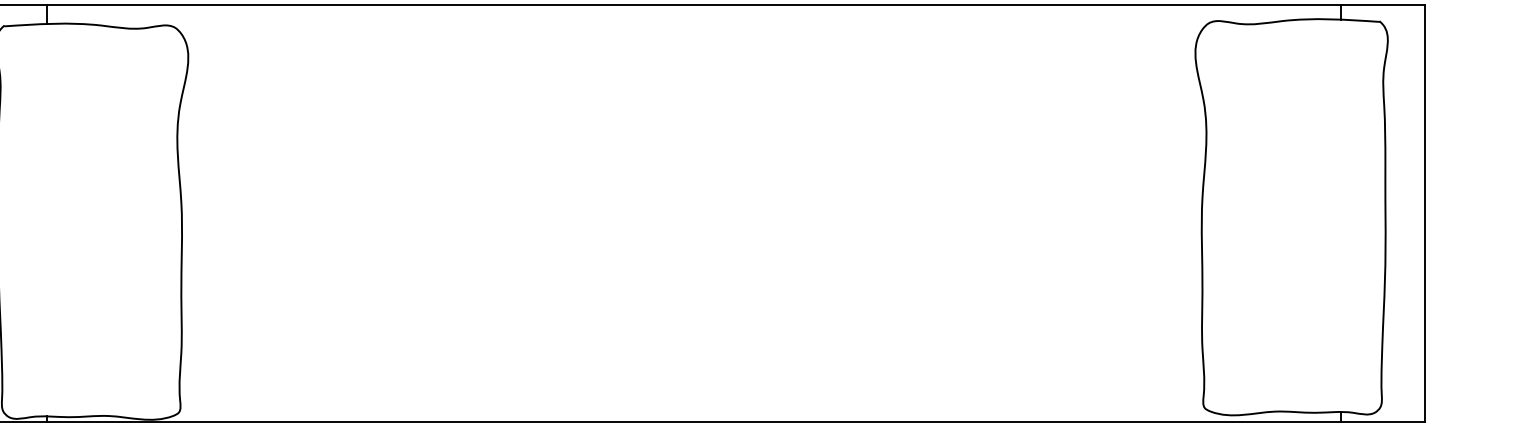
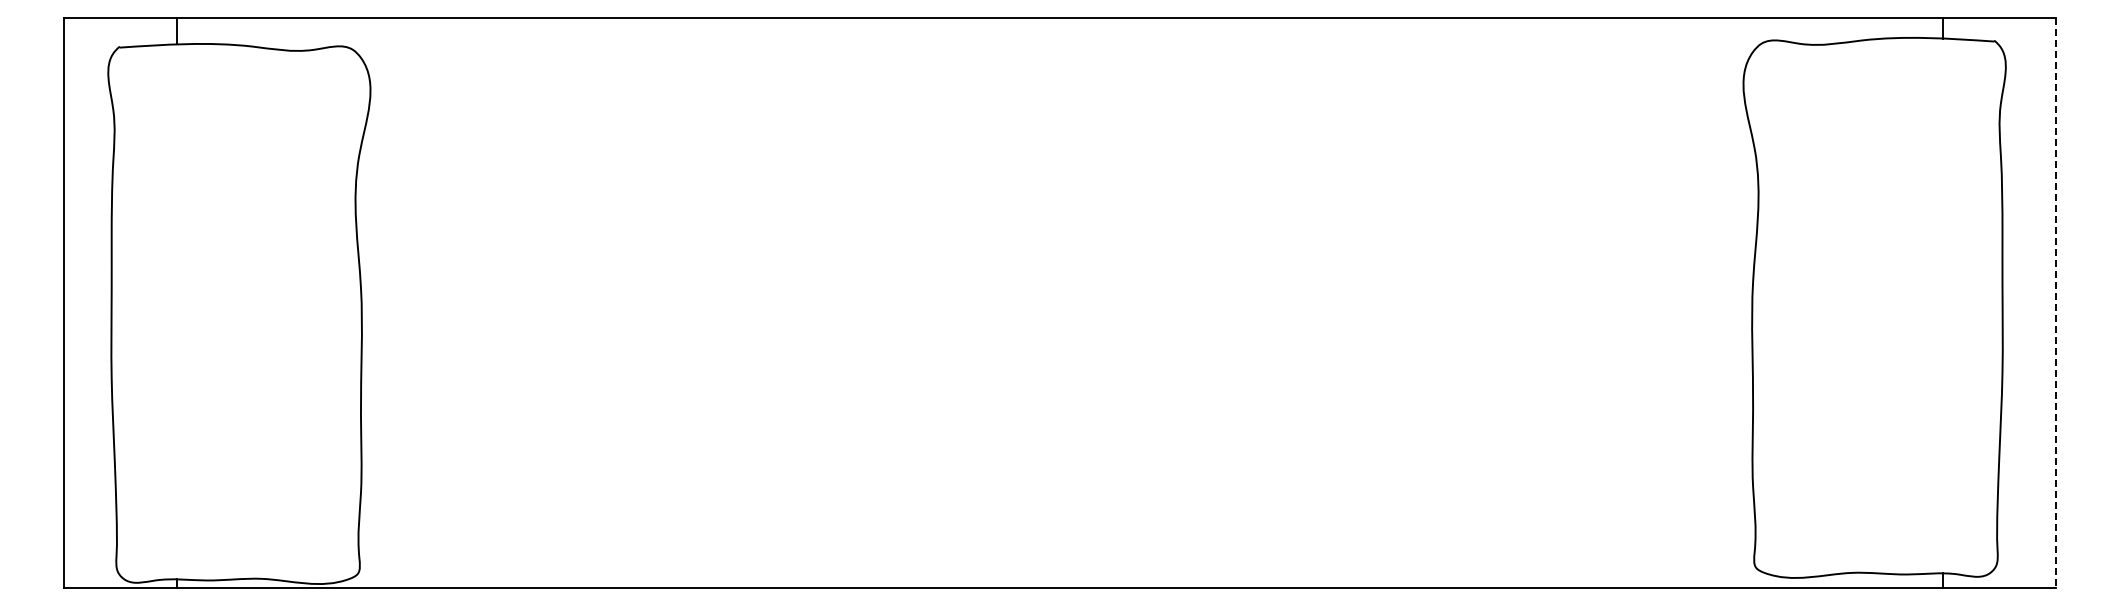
line: (1425, 213) -> (2056, 302), solid -> dashed

